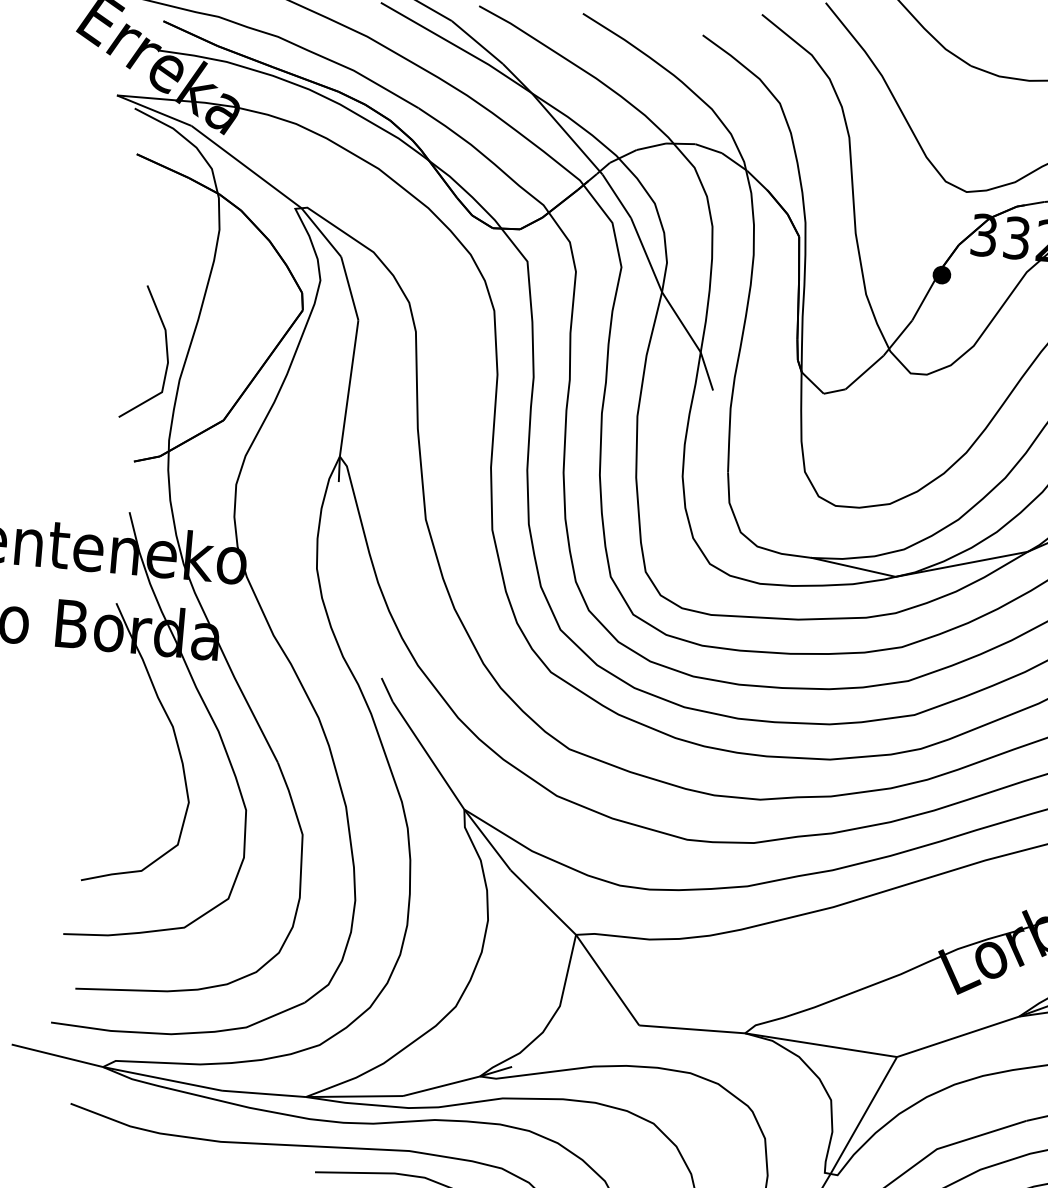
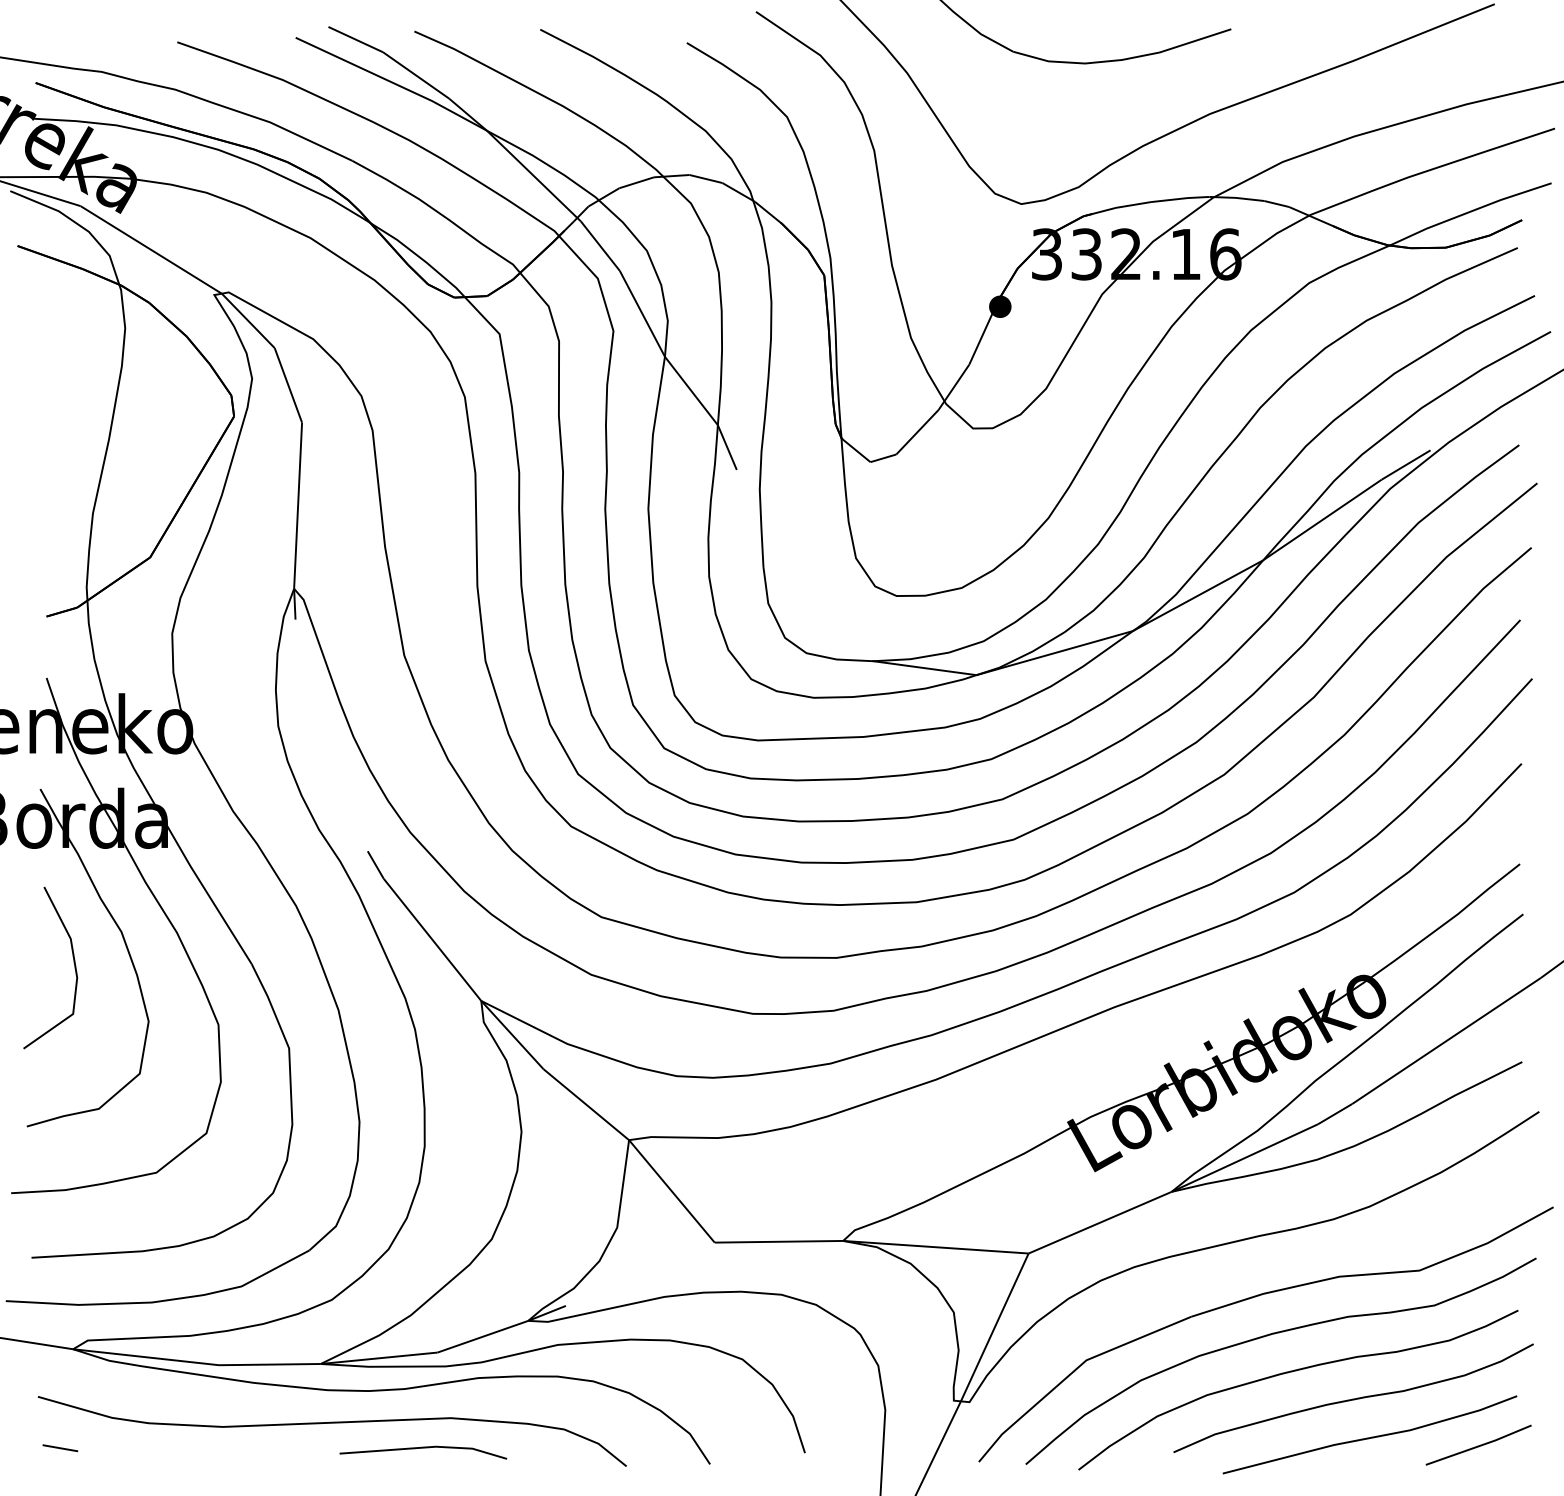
line: (166, 349) -> (73, 962), moved
line: (85, 1147) -> (60, 1448), added

